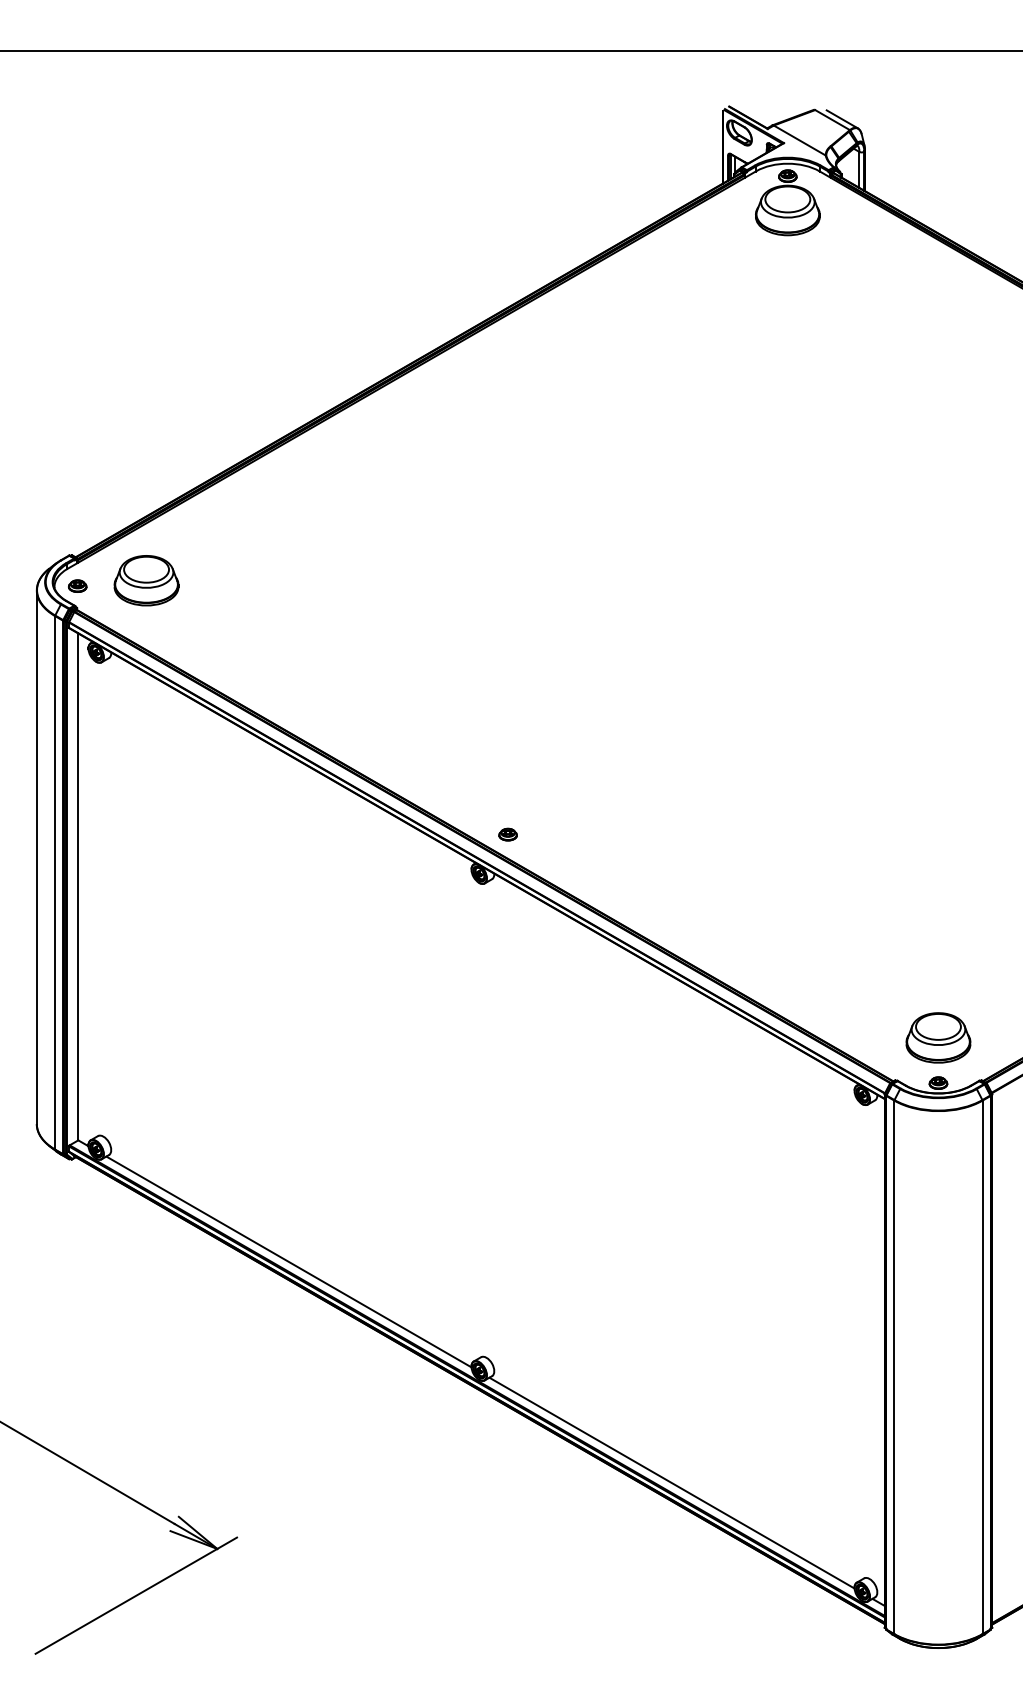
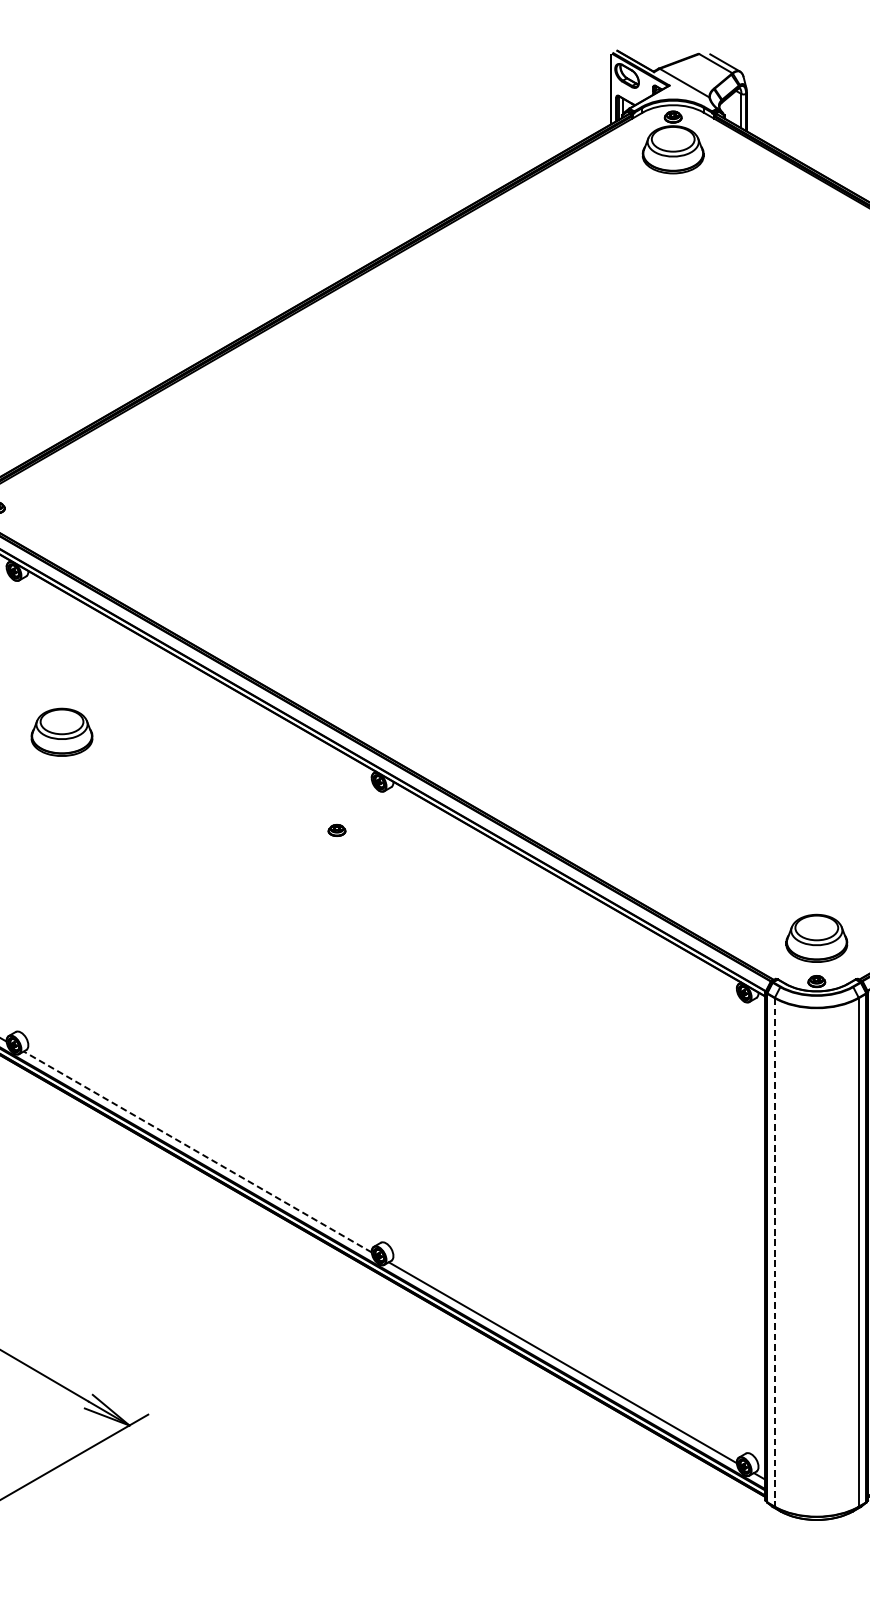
part: (146, 580) -> (61, 732), moved
part: (507, 834) -> (336, 830), moved
line: (288, 1261) -> (197, 1151), solid -> dashed
line: (894, 1367) -> (774, 1252), solid -> dashed

